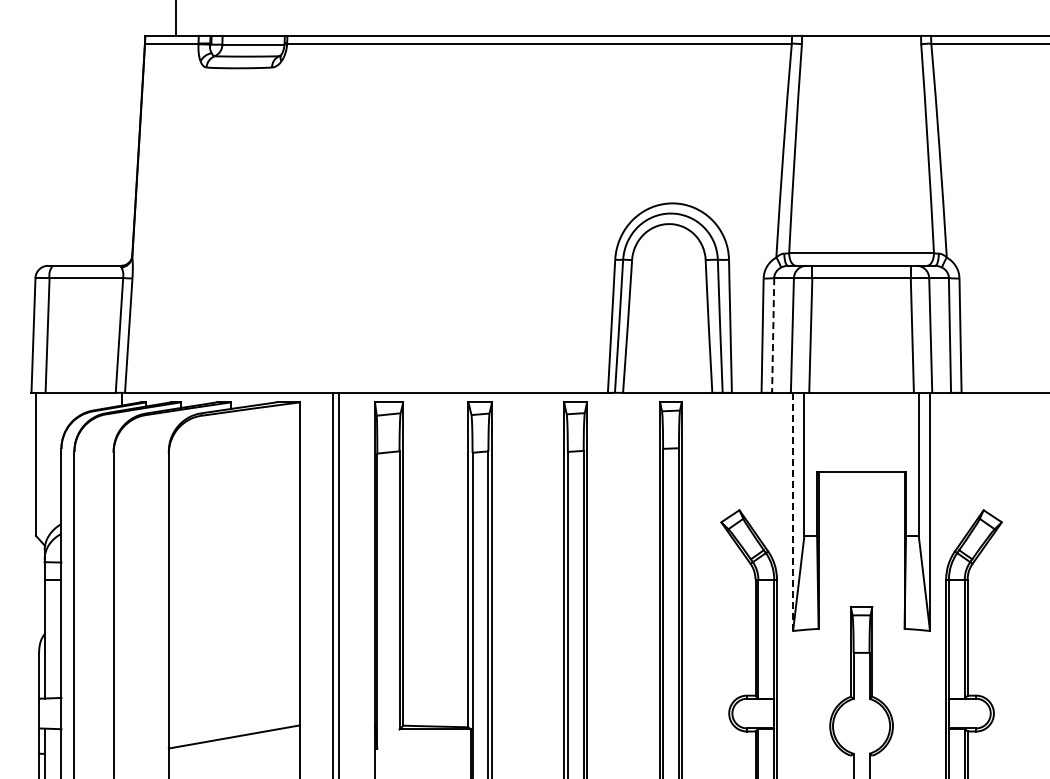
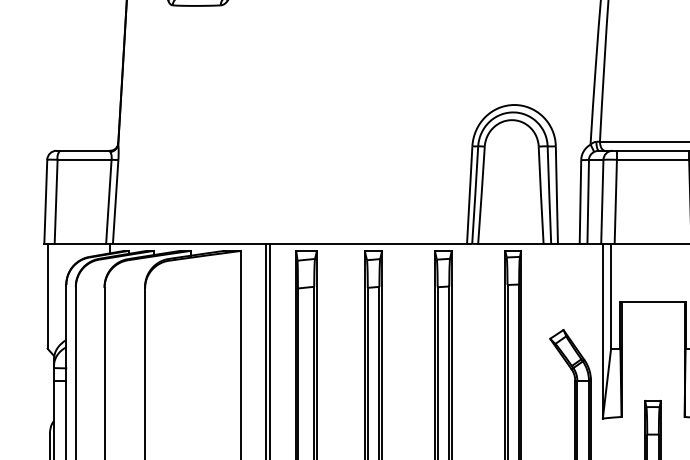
line: (773, 336) -> (588, 202), dashed -> solid
line: (793, 512) -> (603, 331), dashed -> solid

